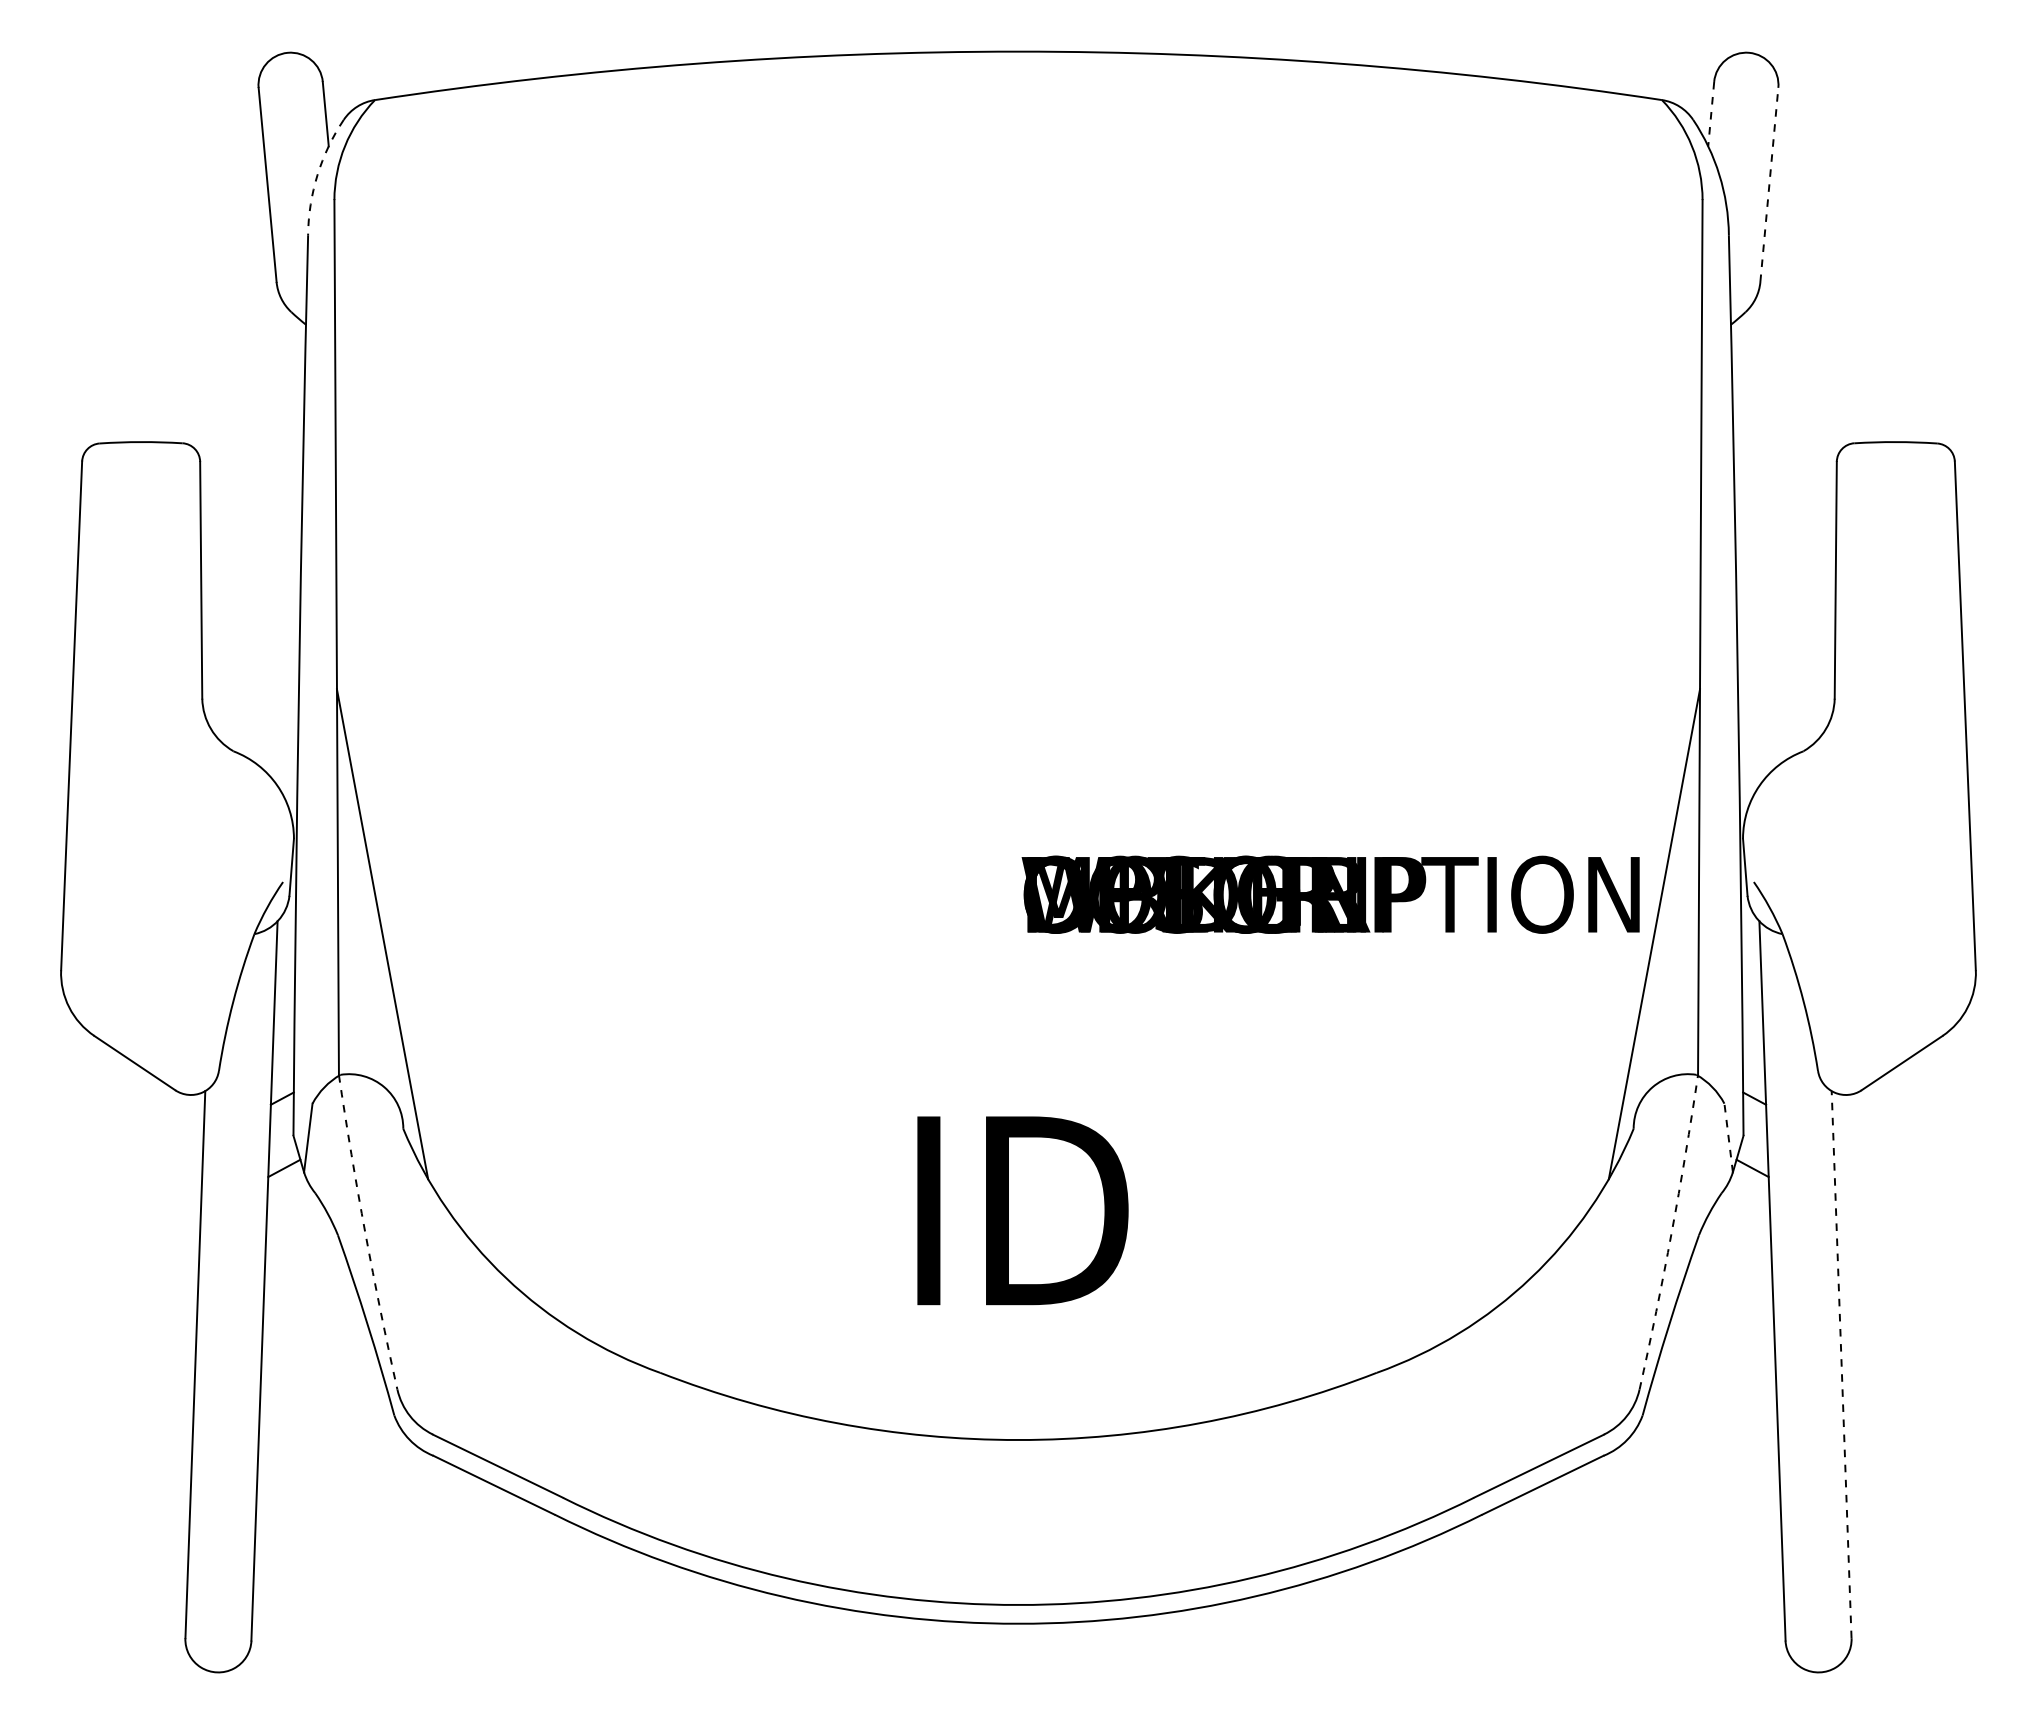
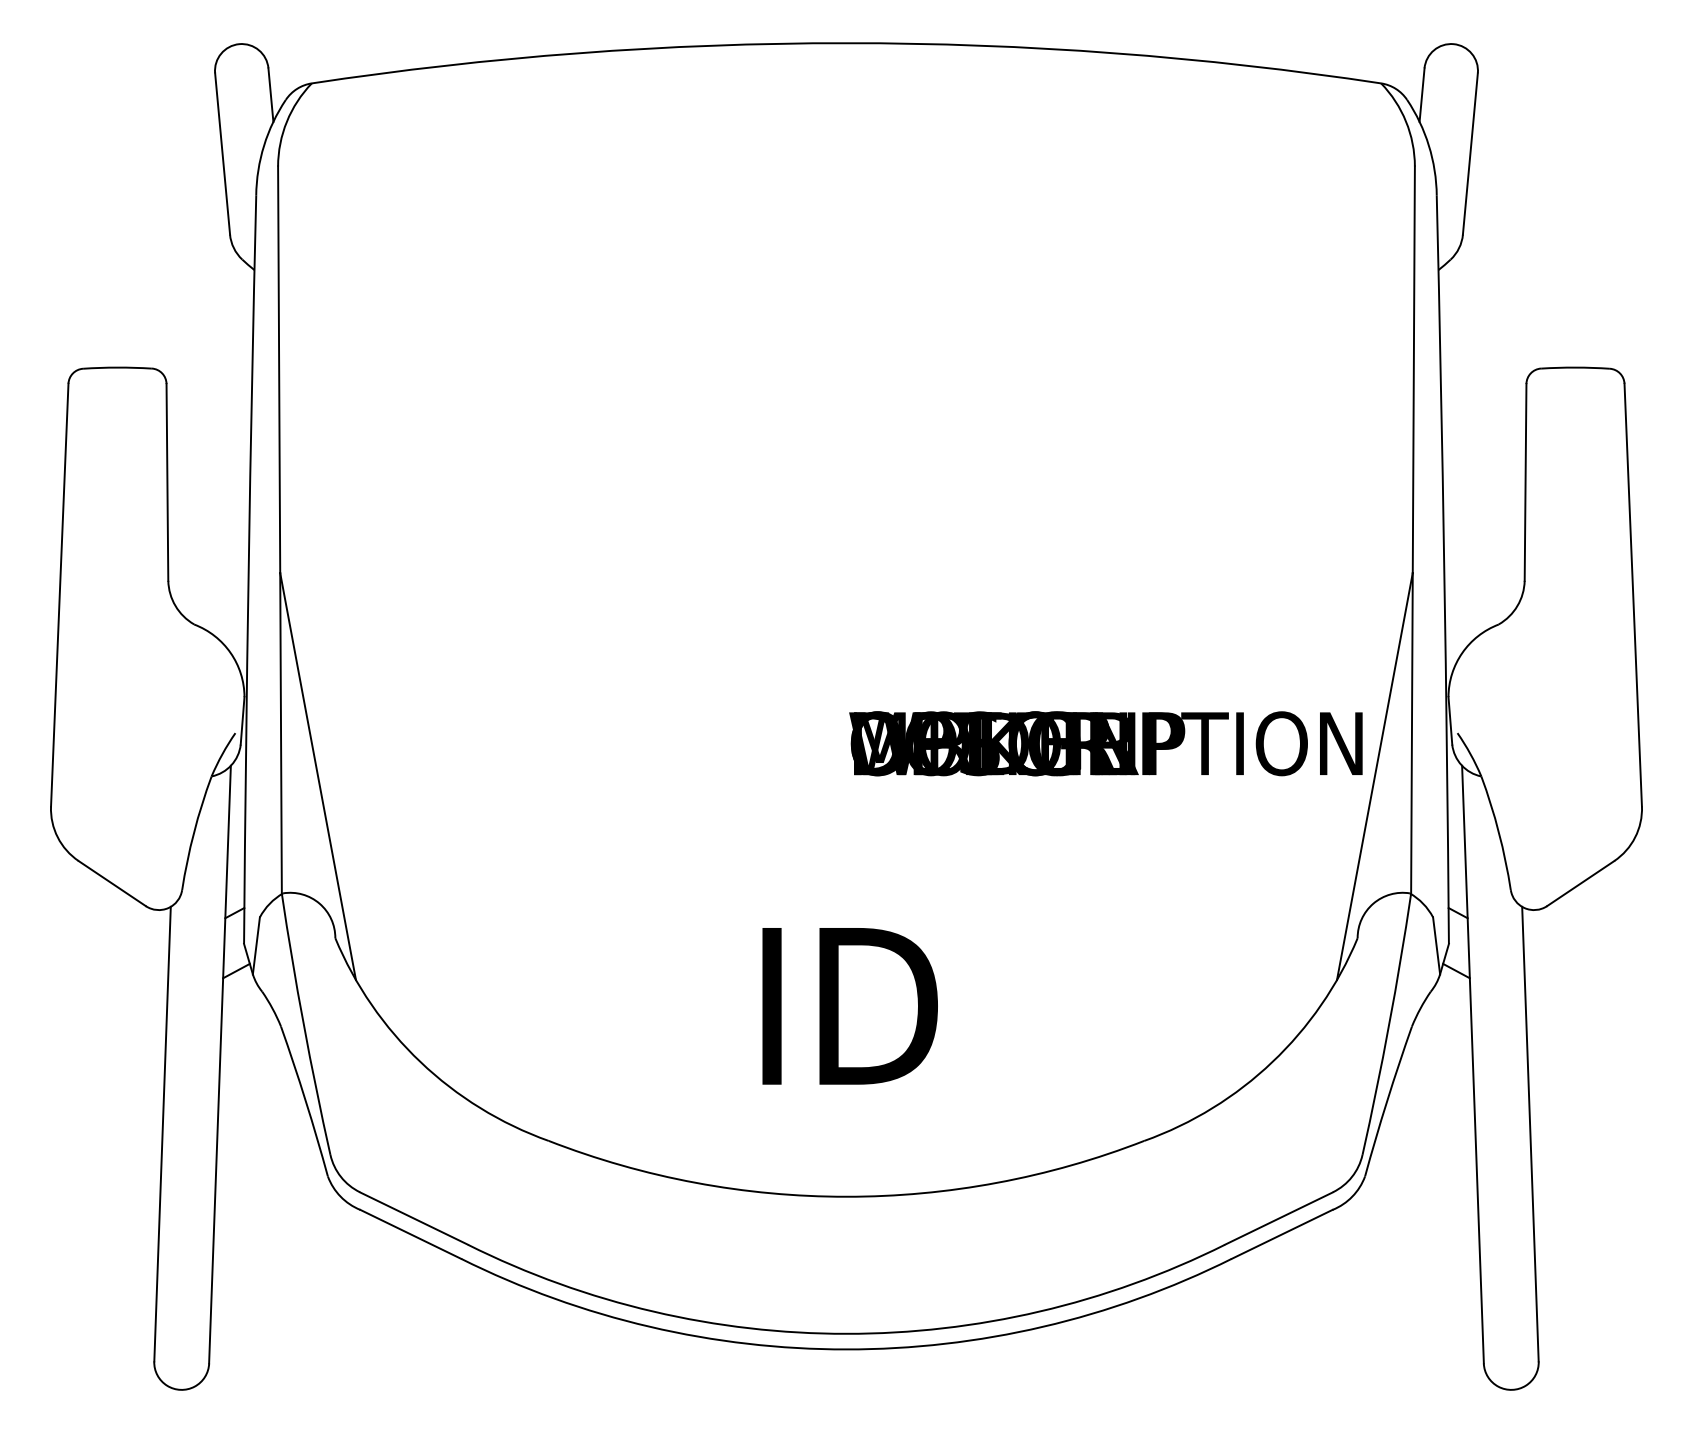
line: (1711, 114) -> (1422, 95), dashed -> solid
arc: (317, 175) -> (264, 146), dashed -> solid
line: (1769, 184) -> (1470, 153), dashed -> solid
line: (1728, 1138) -> (1436, 946), dashed -> solid
arc: (365, 1232) -> (303, 1024), dashed -> solid
arc: (1671, 1232) -> (1389, 1024), dashed -> solid
line: (1841, 1364) -> (1530, 1134), dashed -> solid

